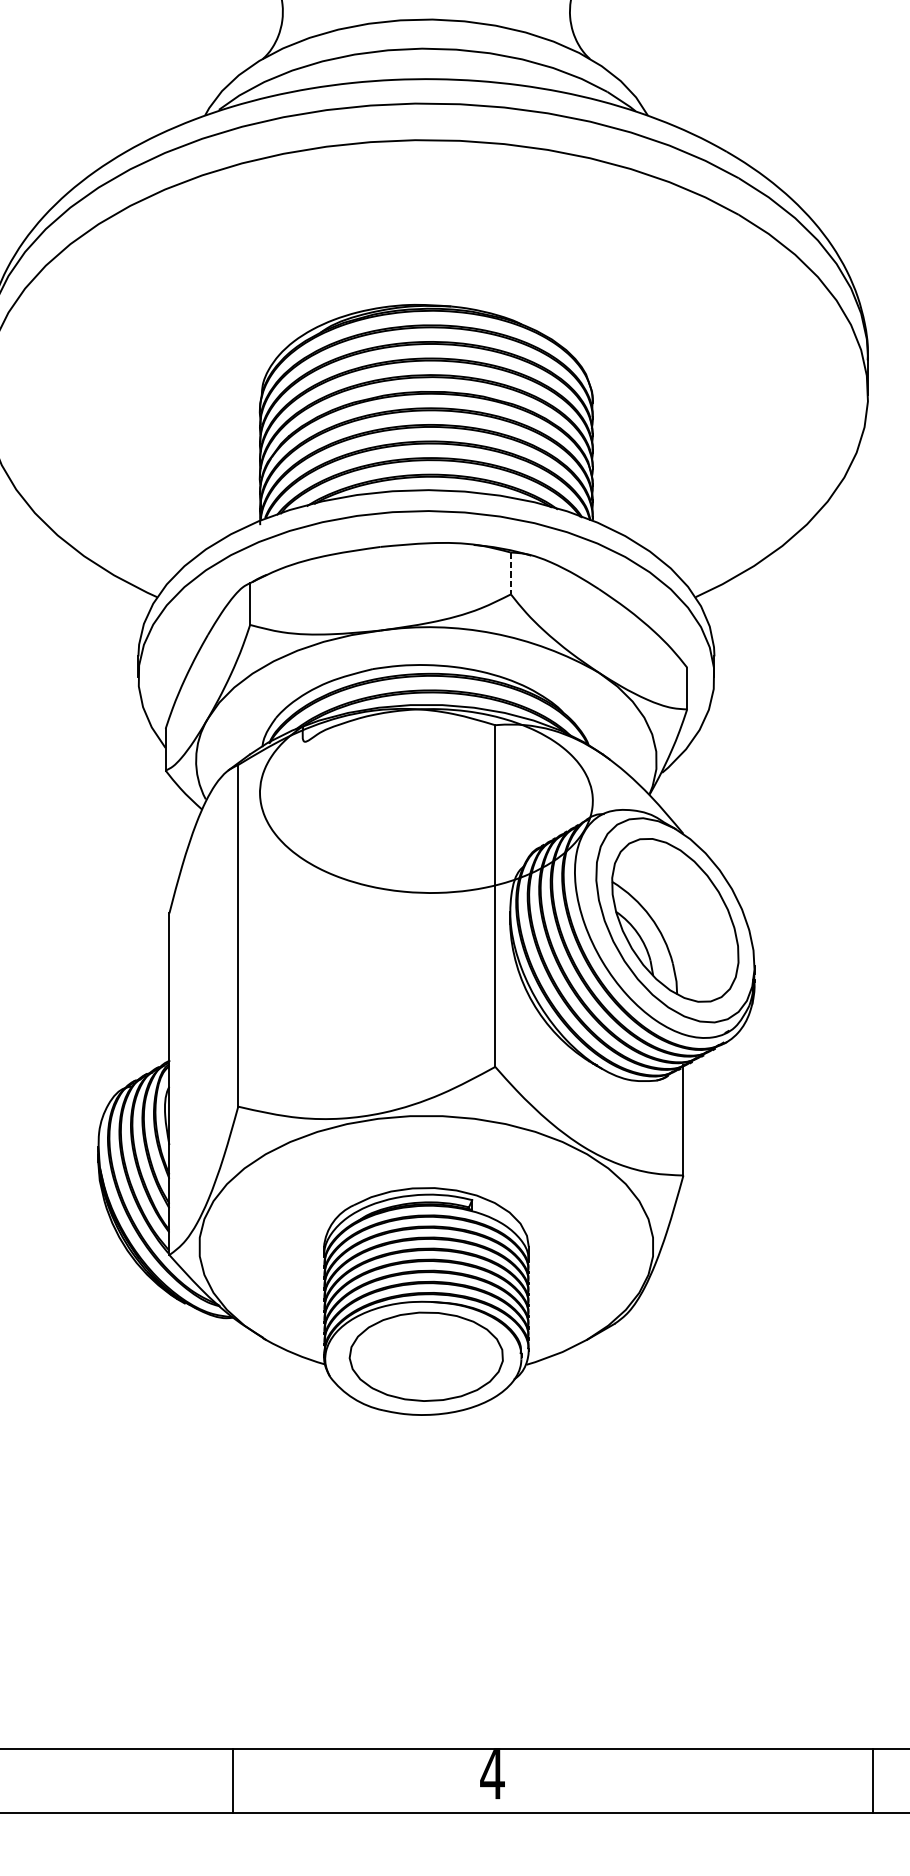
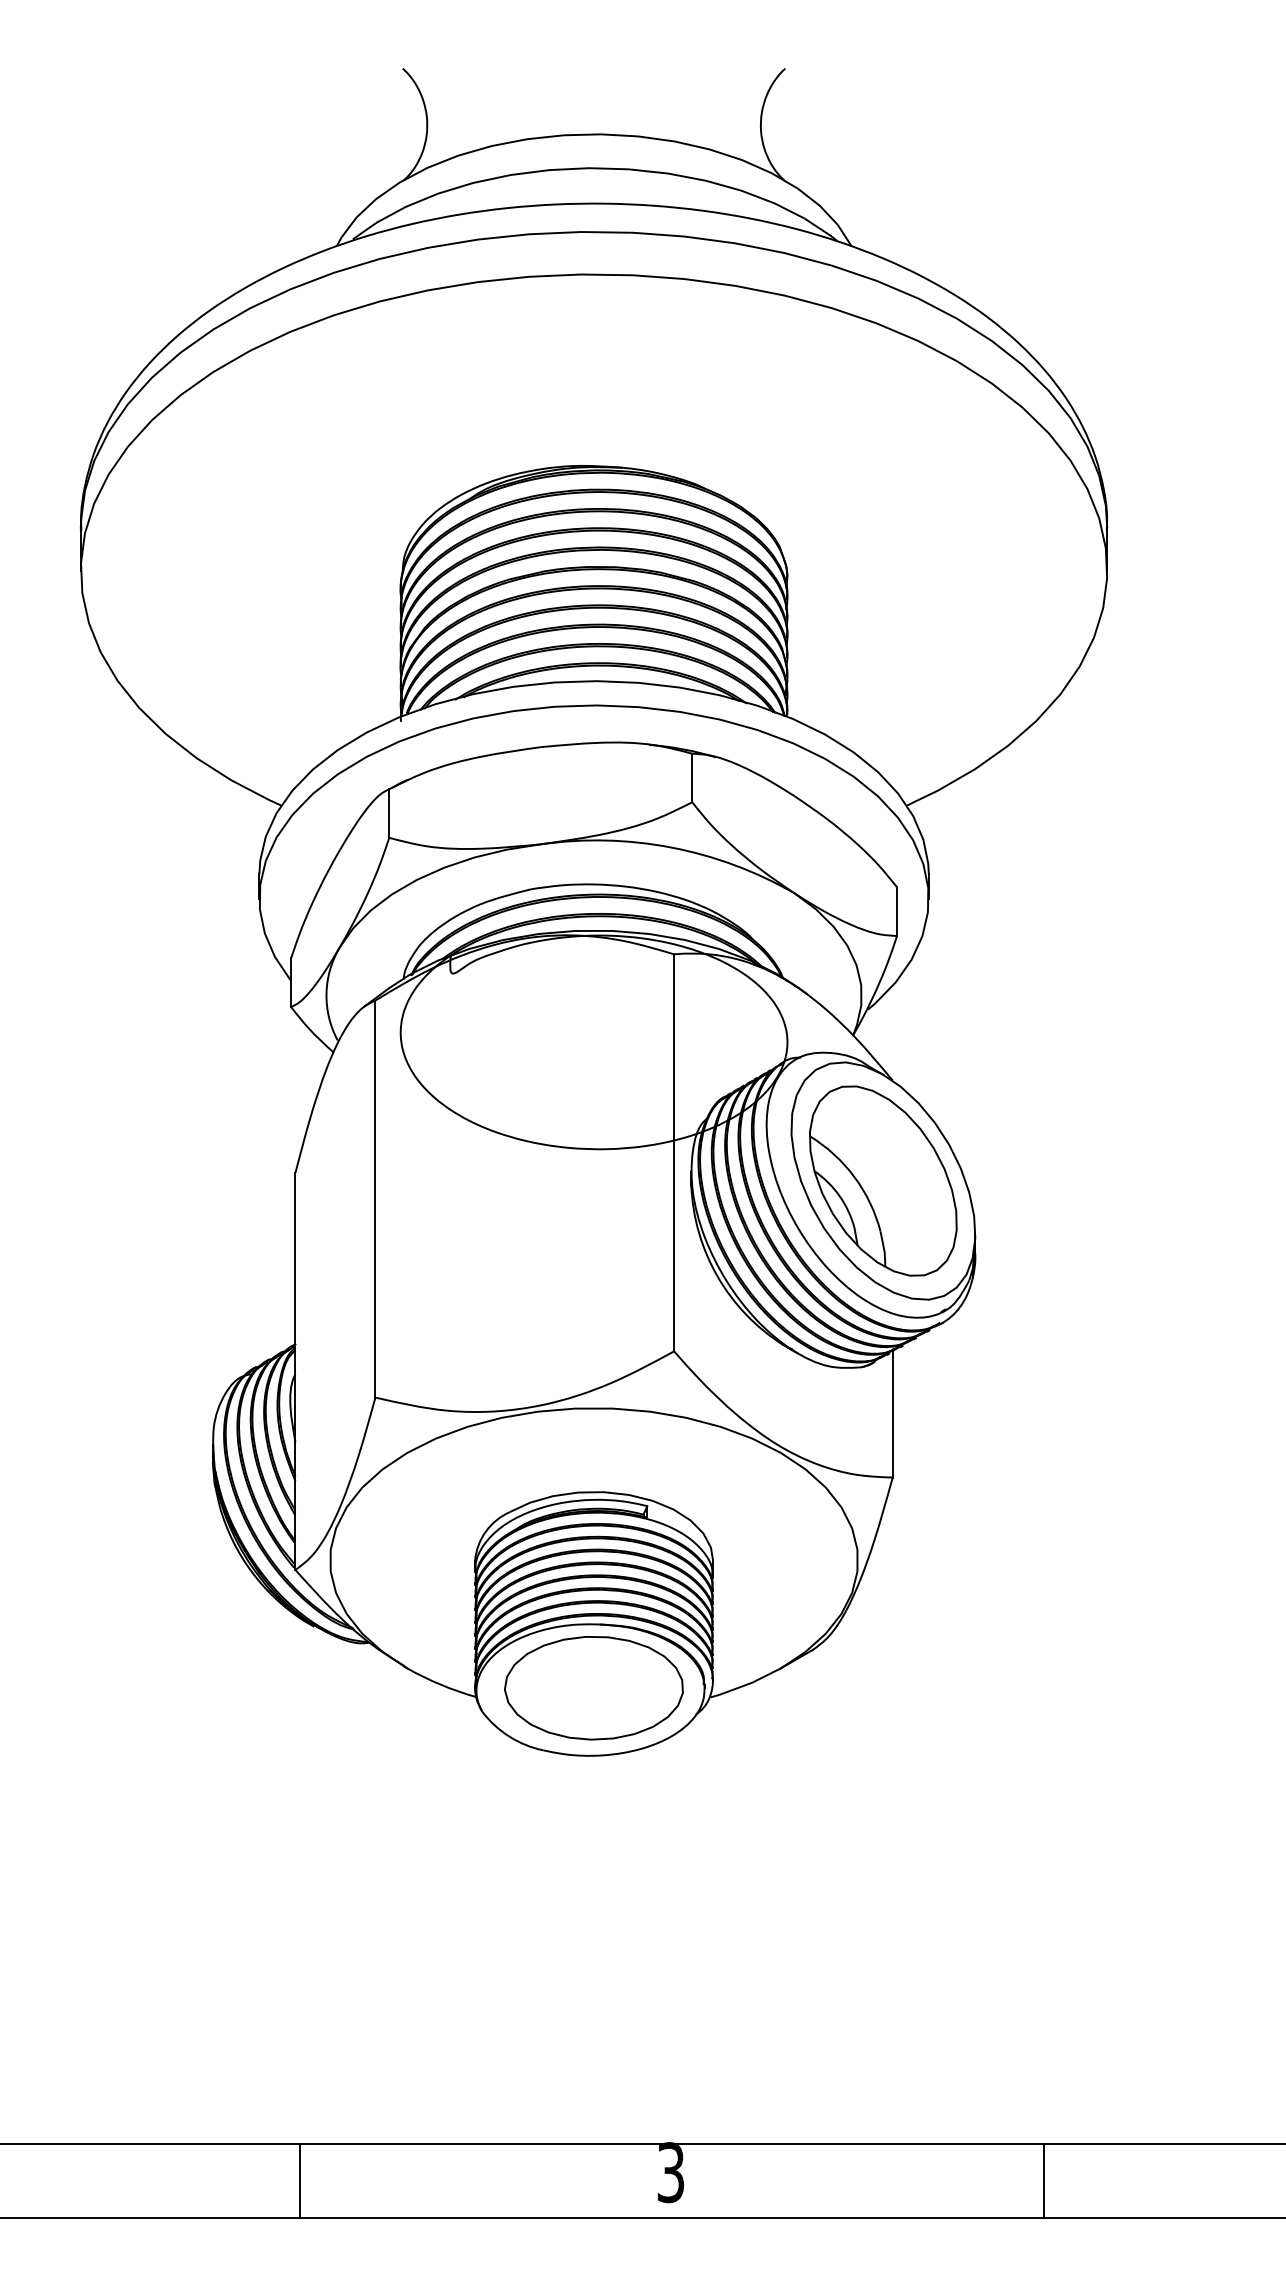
line: (511, 573) -> (692, 778), dashed -> solid
text: (492, 1773) -> (670, 2172), 4 -> 3
line: (232, 1781) -> (299, 2181), moved
line: (872, 1781) -> (1043, 2181), moved

